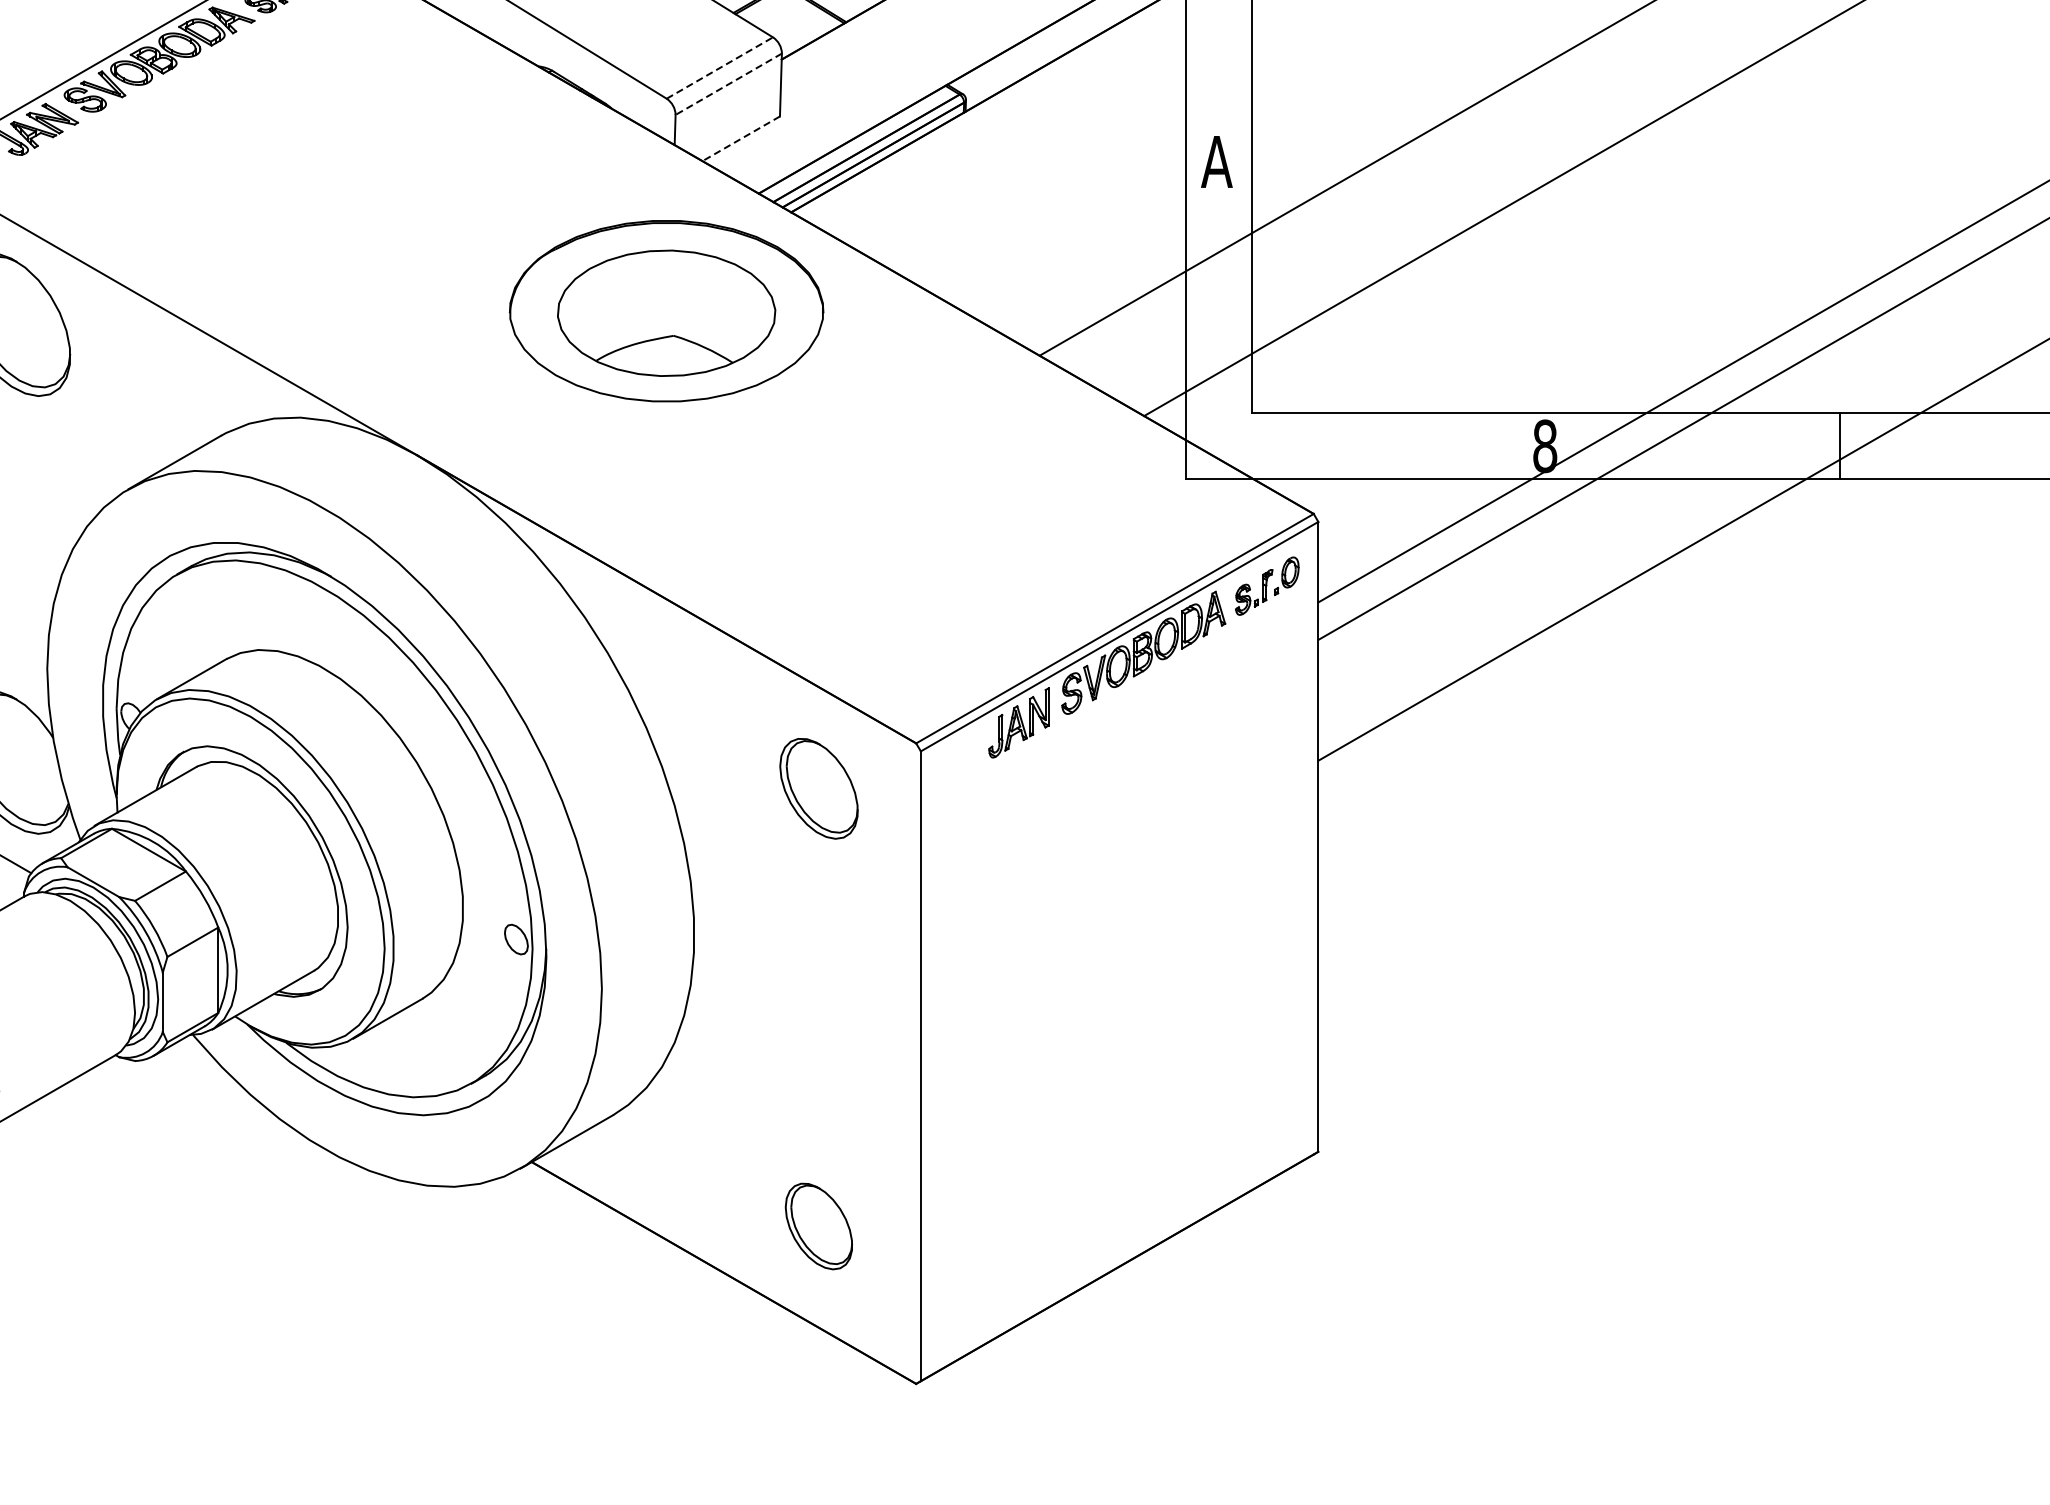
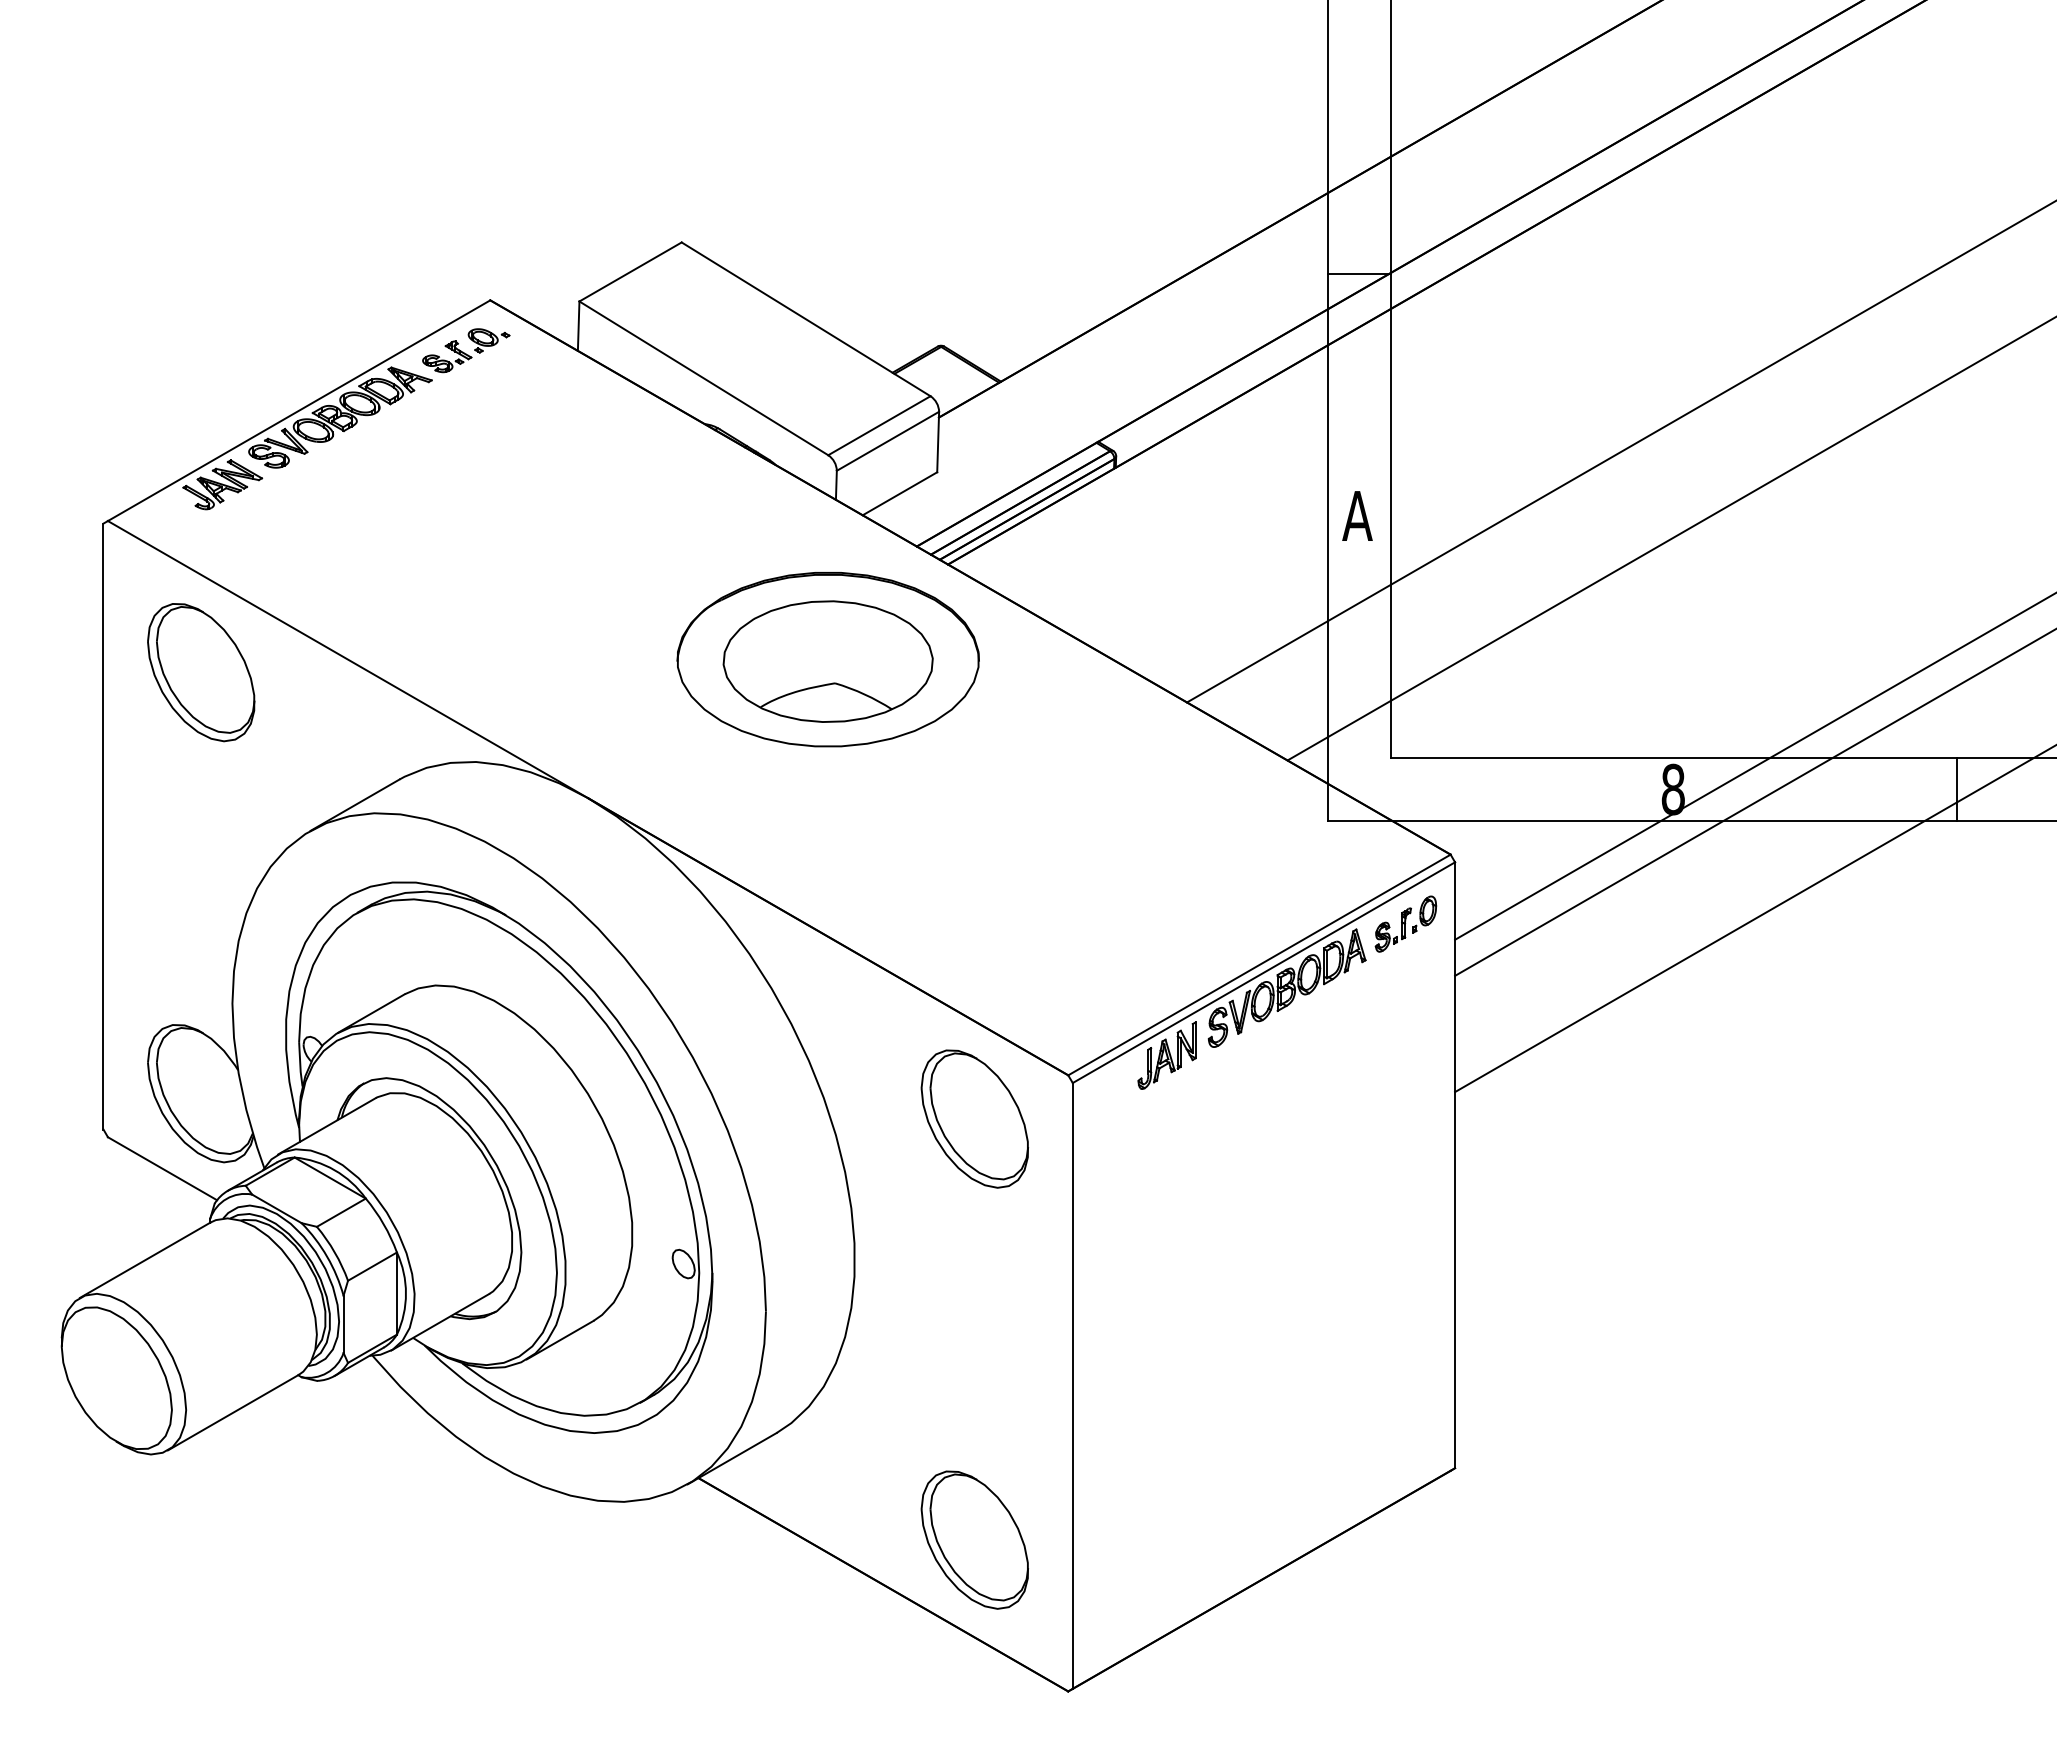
line: (719, 67) -> (879, 425), dashed -> solid
line: (728, 84) -> (887, 441), dashed -> solid
line: (740, 139) -> (899, 494), dashed -> solid
part: (818, 788) -> (974, 1118), size x1.43
part: (818, 1225) -> (974, 1539), size x1.67

